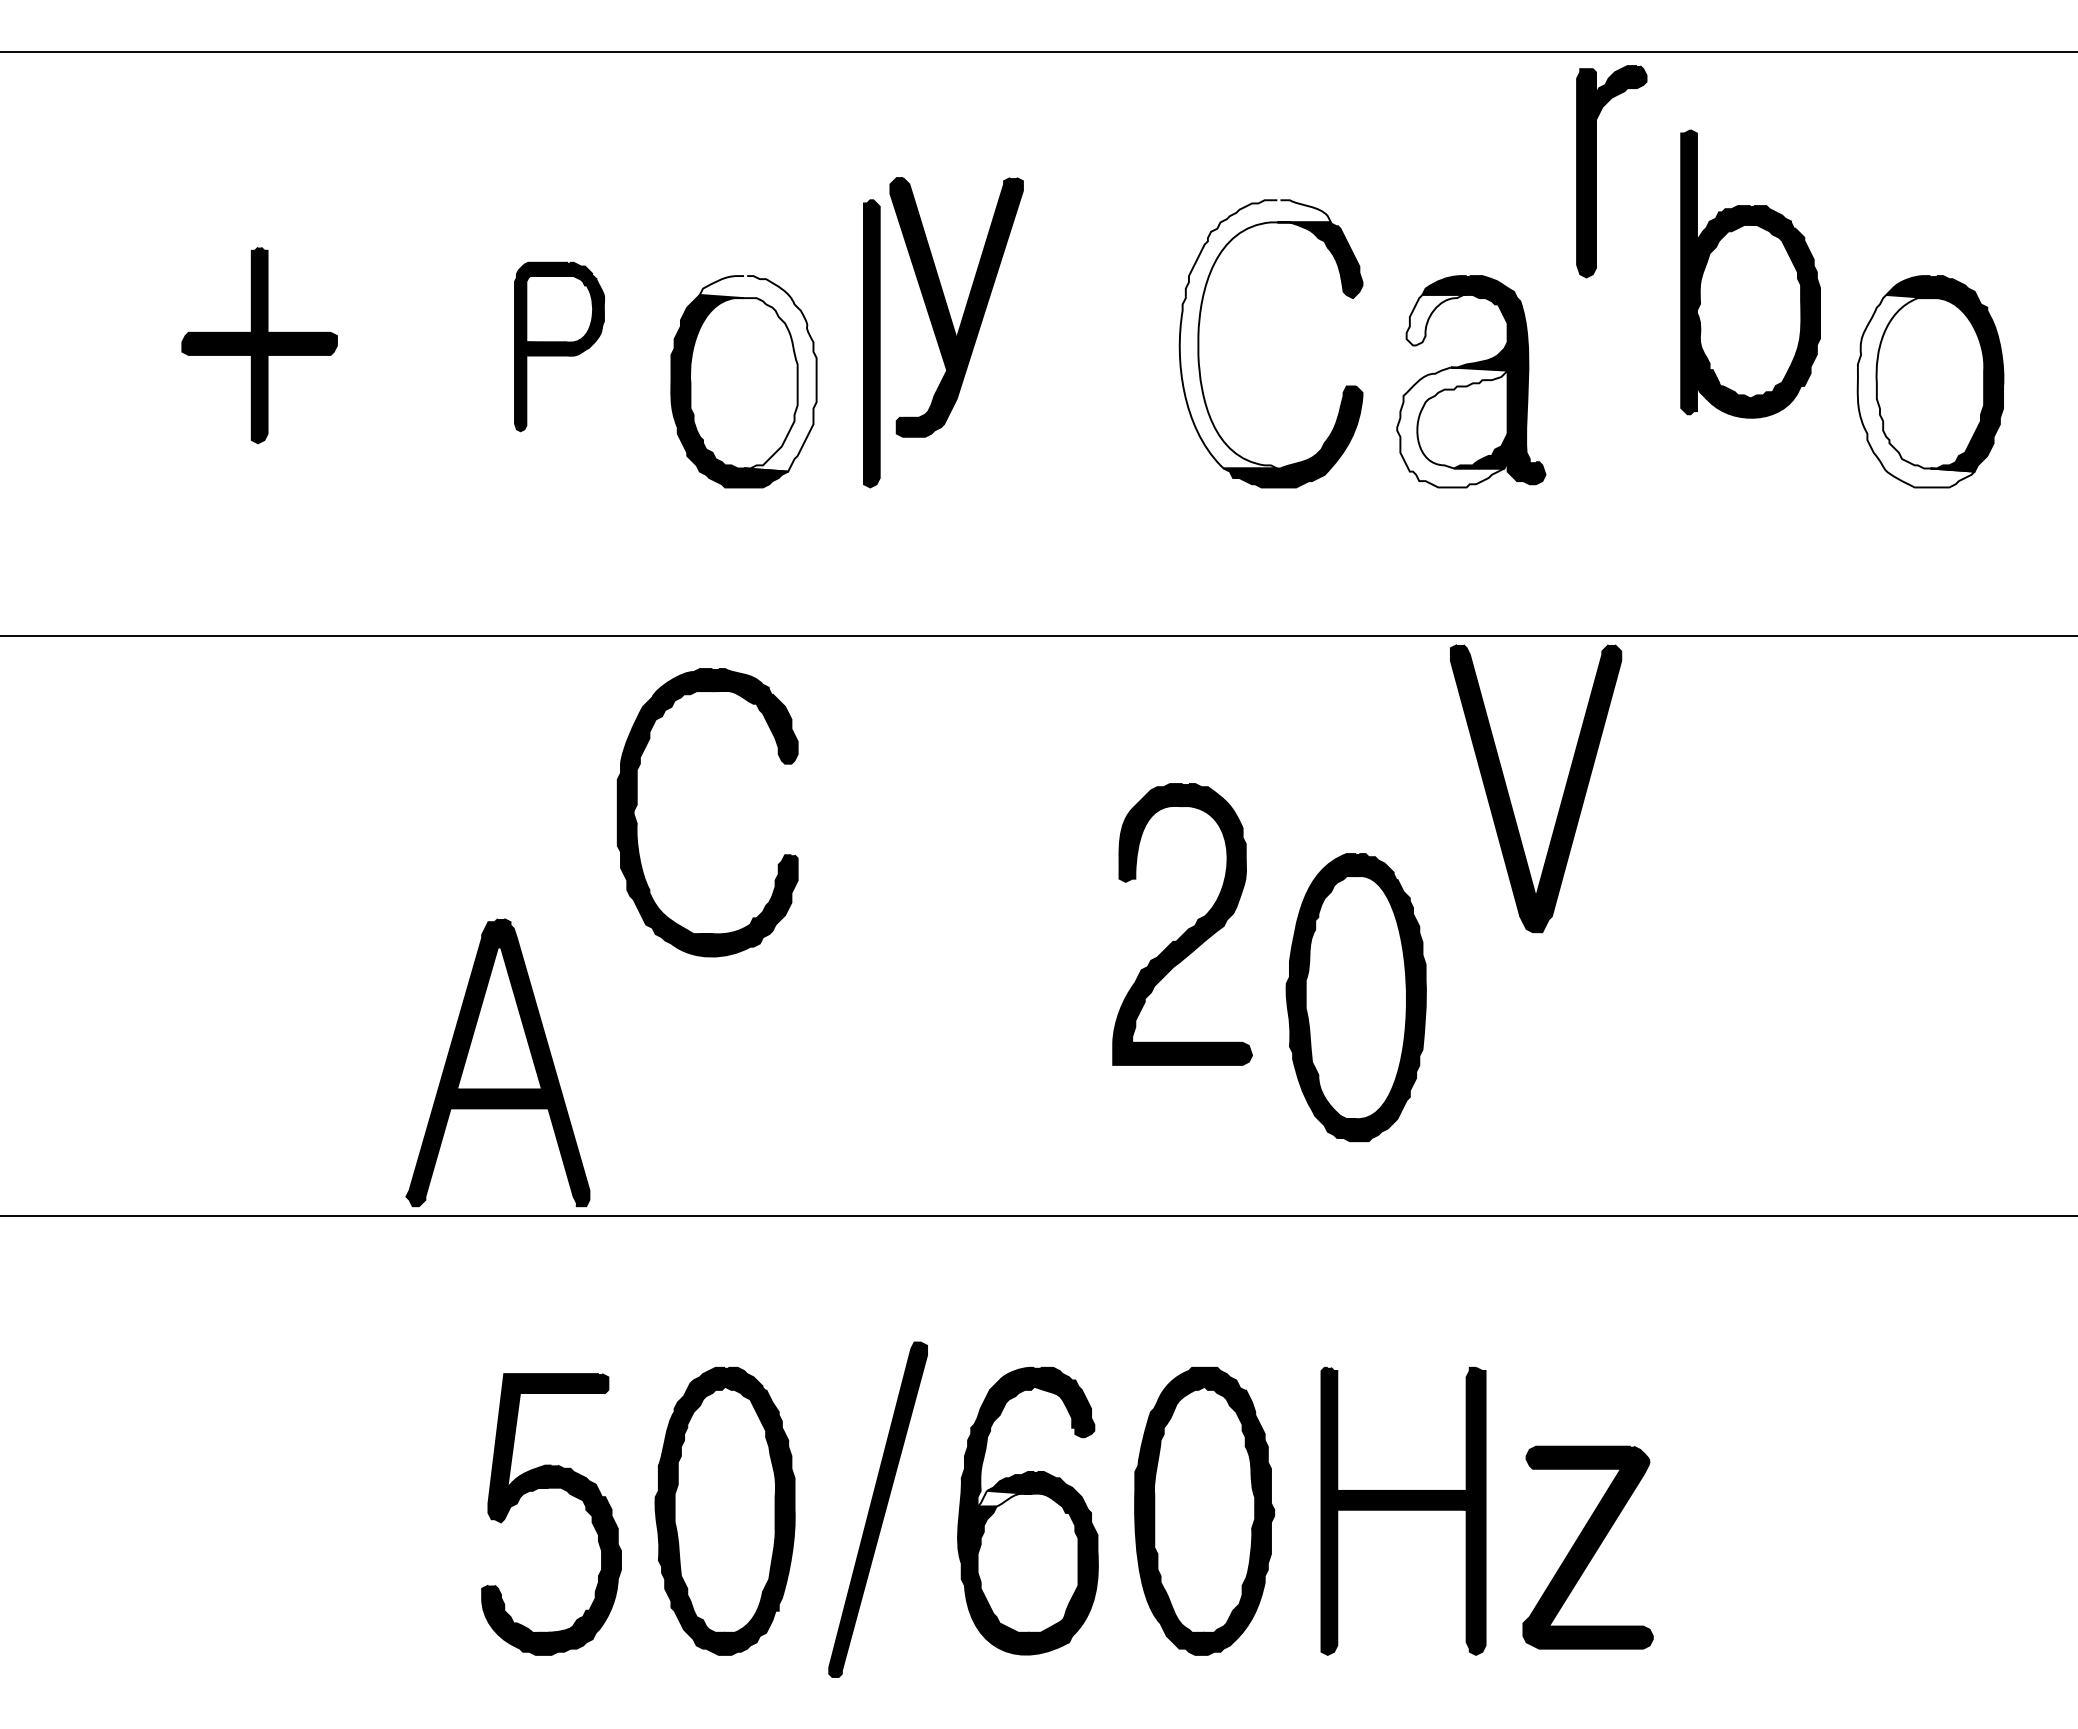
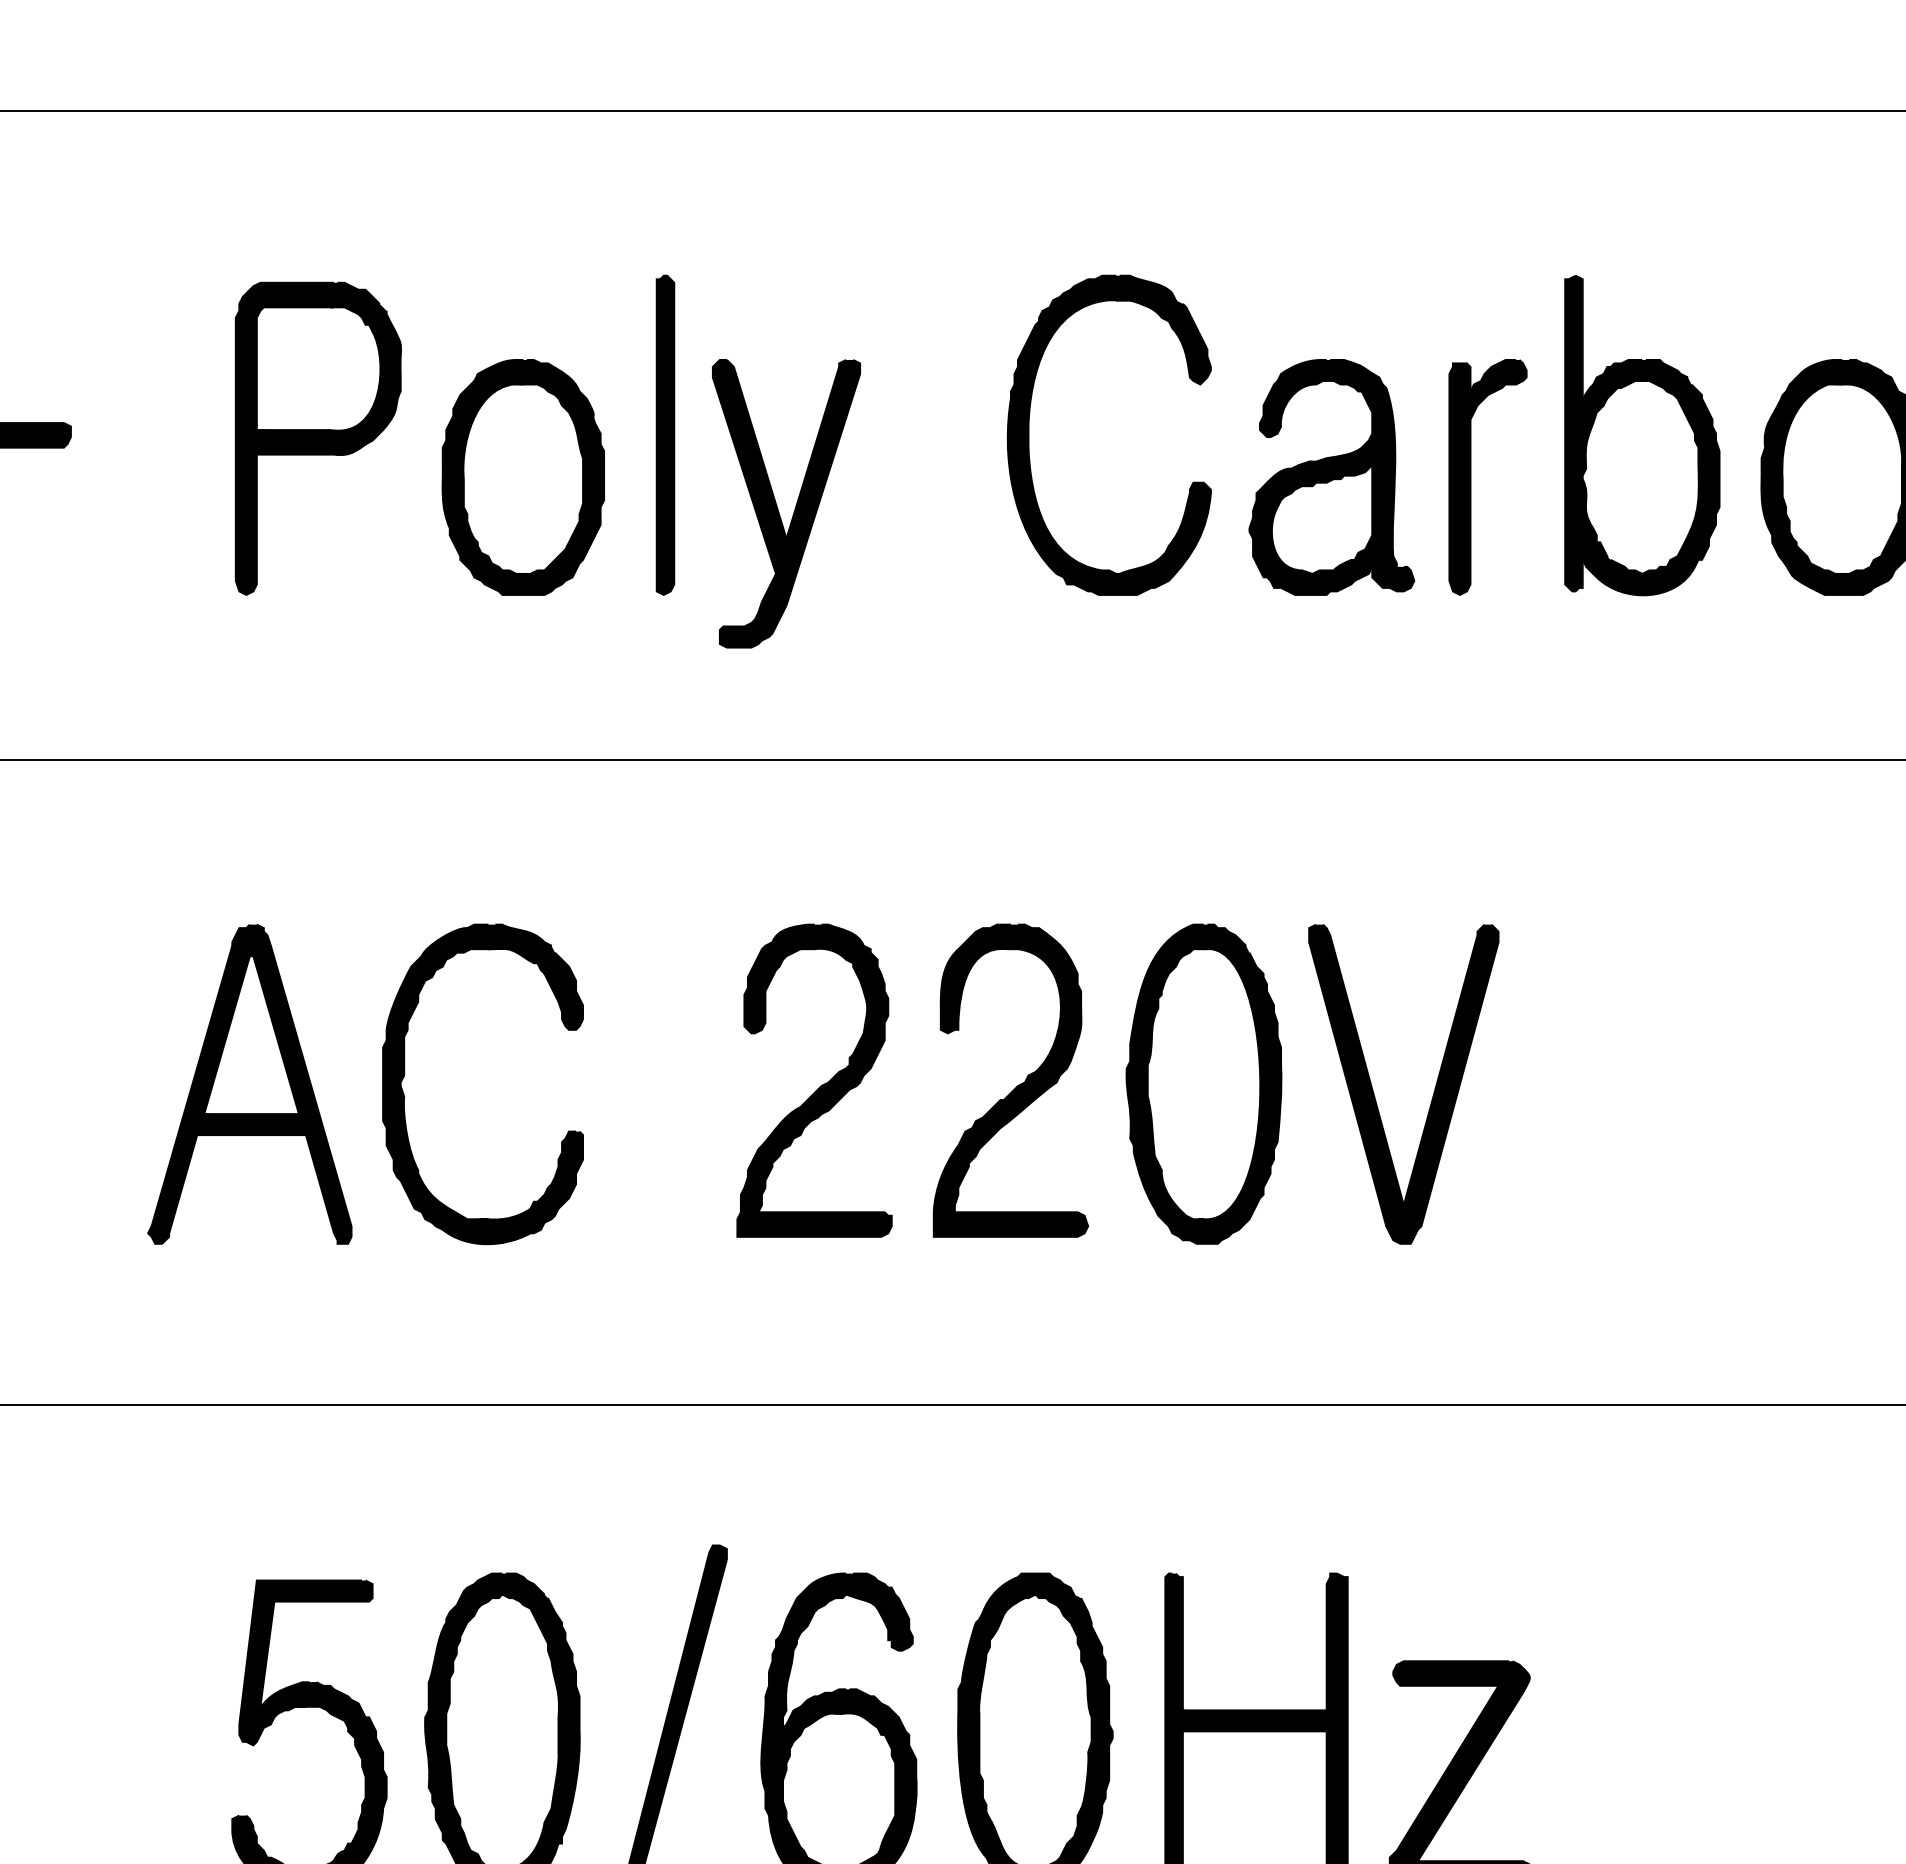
part: (1596, 171) -> (1471, 477), moved
part: (1750, 273) -> (1642, 434), moved
part: (948, 308) -> (777, 504), moved
fill: (1436, 319) -> (1293, 408), added
fill: (1254, 334) -> (1090, 424), added
part: (559, 346) -> (318, 438), size x1.67
fill: (757, 373) -> (538, 468), added
fill: (1915, 390) -> (1825, 487), added
fill: (1452, 427) -> (1310, 528), added
part: (1562, 795) -> (1433, 1091), moved
part: (637, 805) -> (405, 1076), moved
part: (1010, 929) -> (819, 1086), added
part: (1355, 997) -> (1203, 1084), moved
part: (497, 1062) -> (249, 1084), moved
fill: (1004, 1498) -> (812, 1718), added

